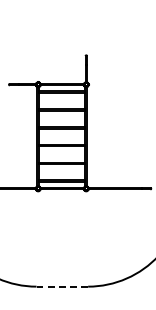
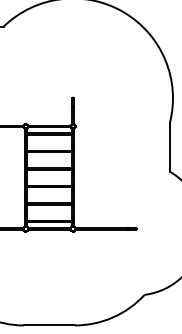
line: (62, 286) -> (49, 325), dashed -> solid

